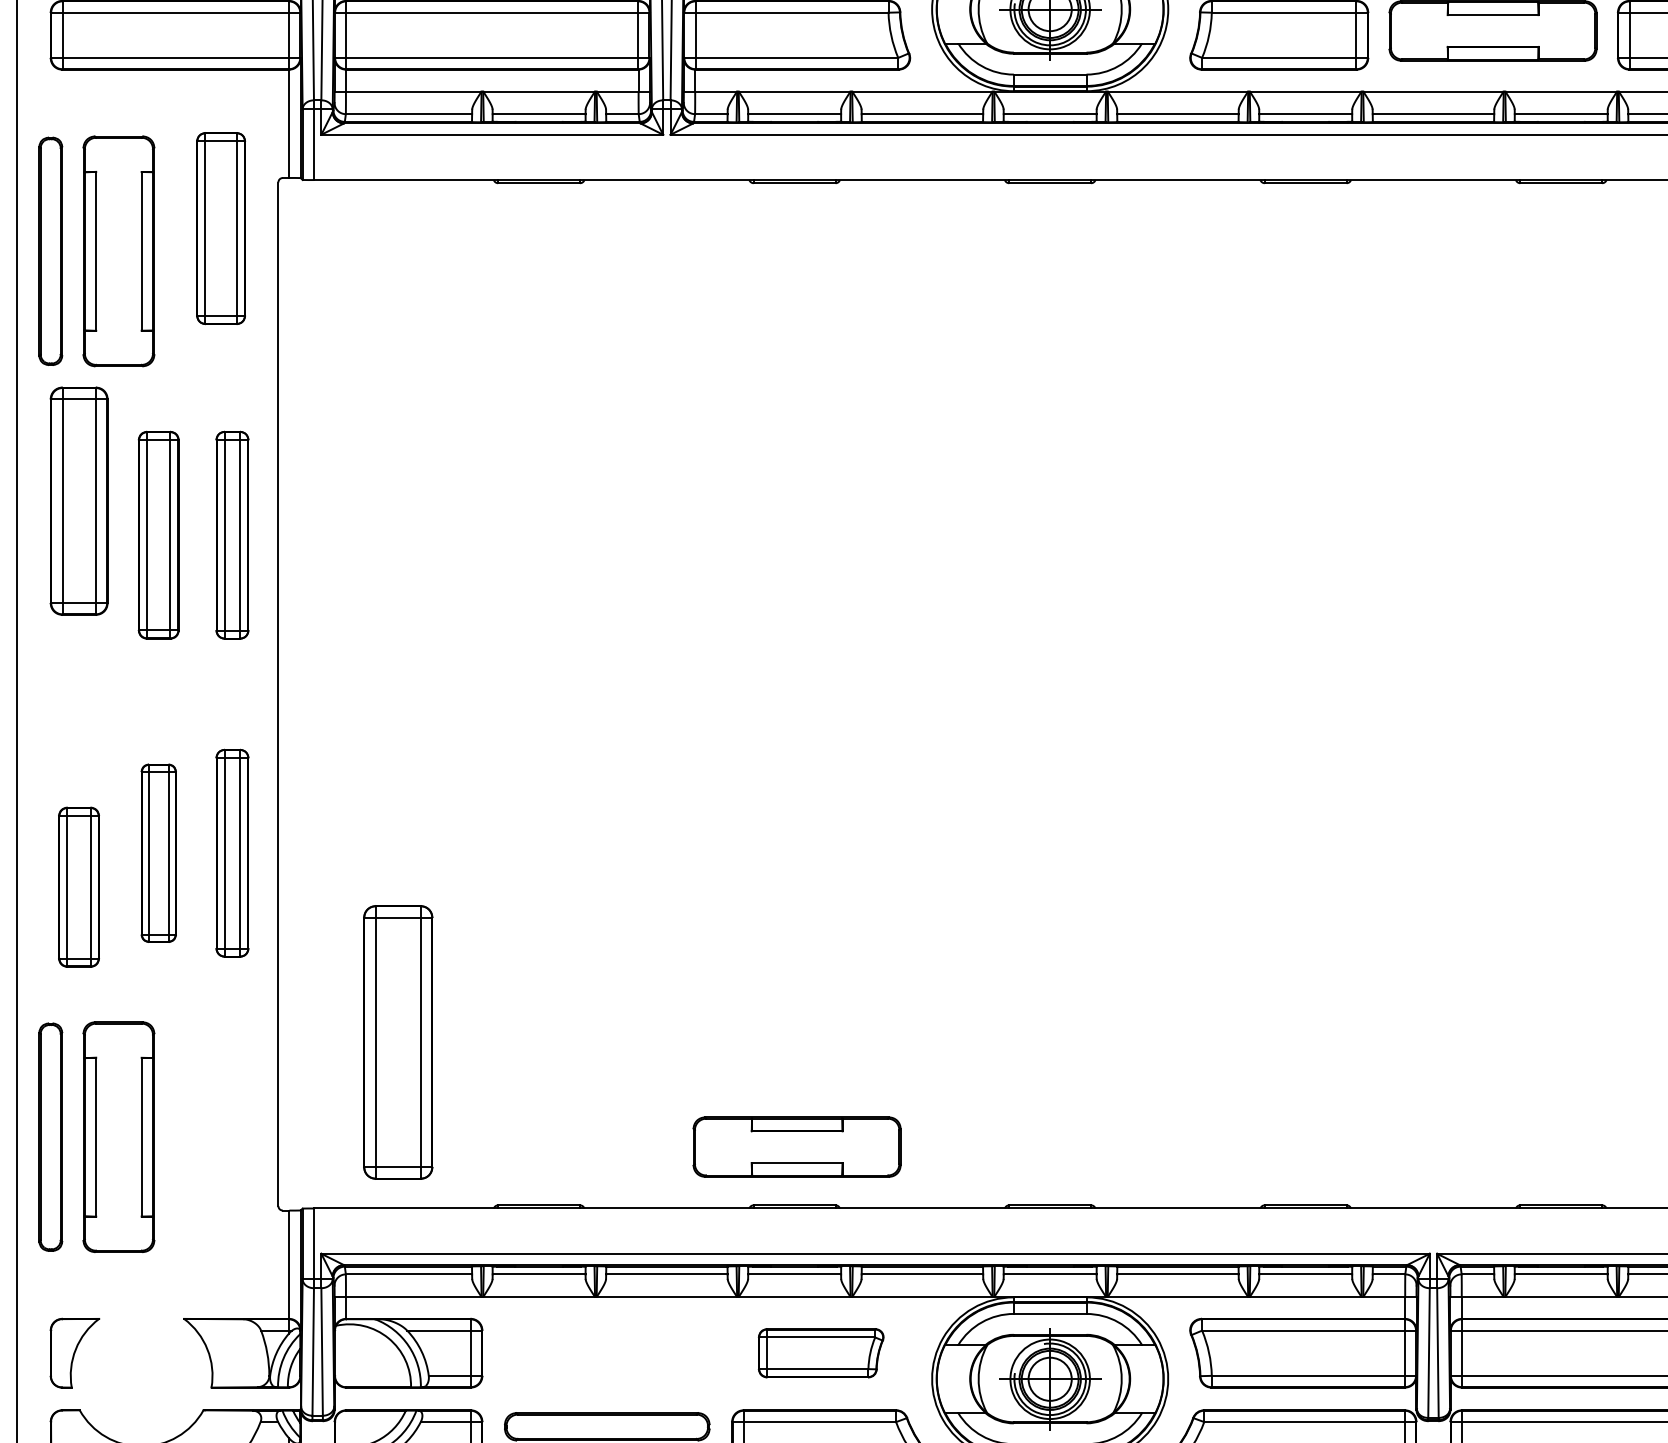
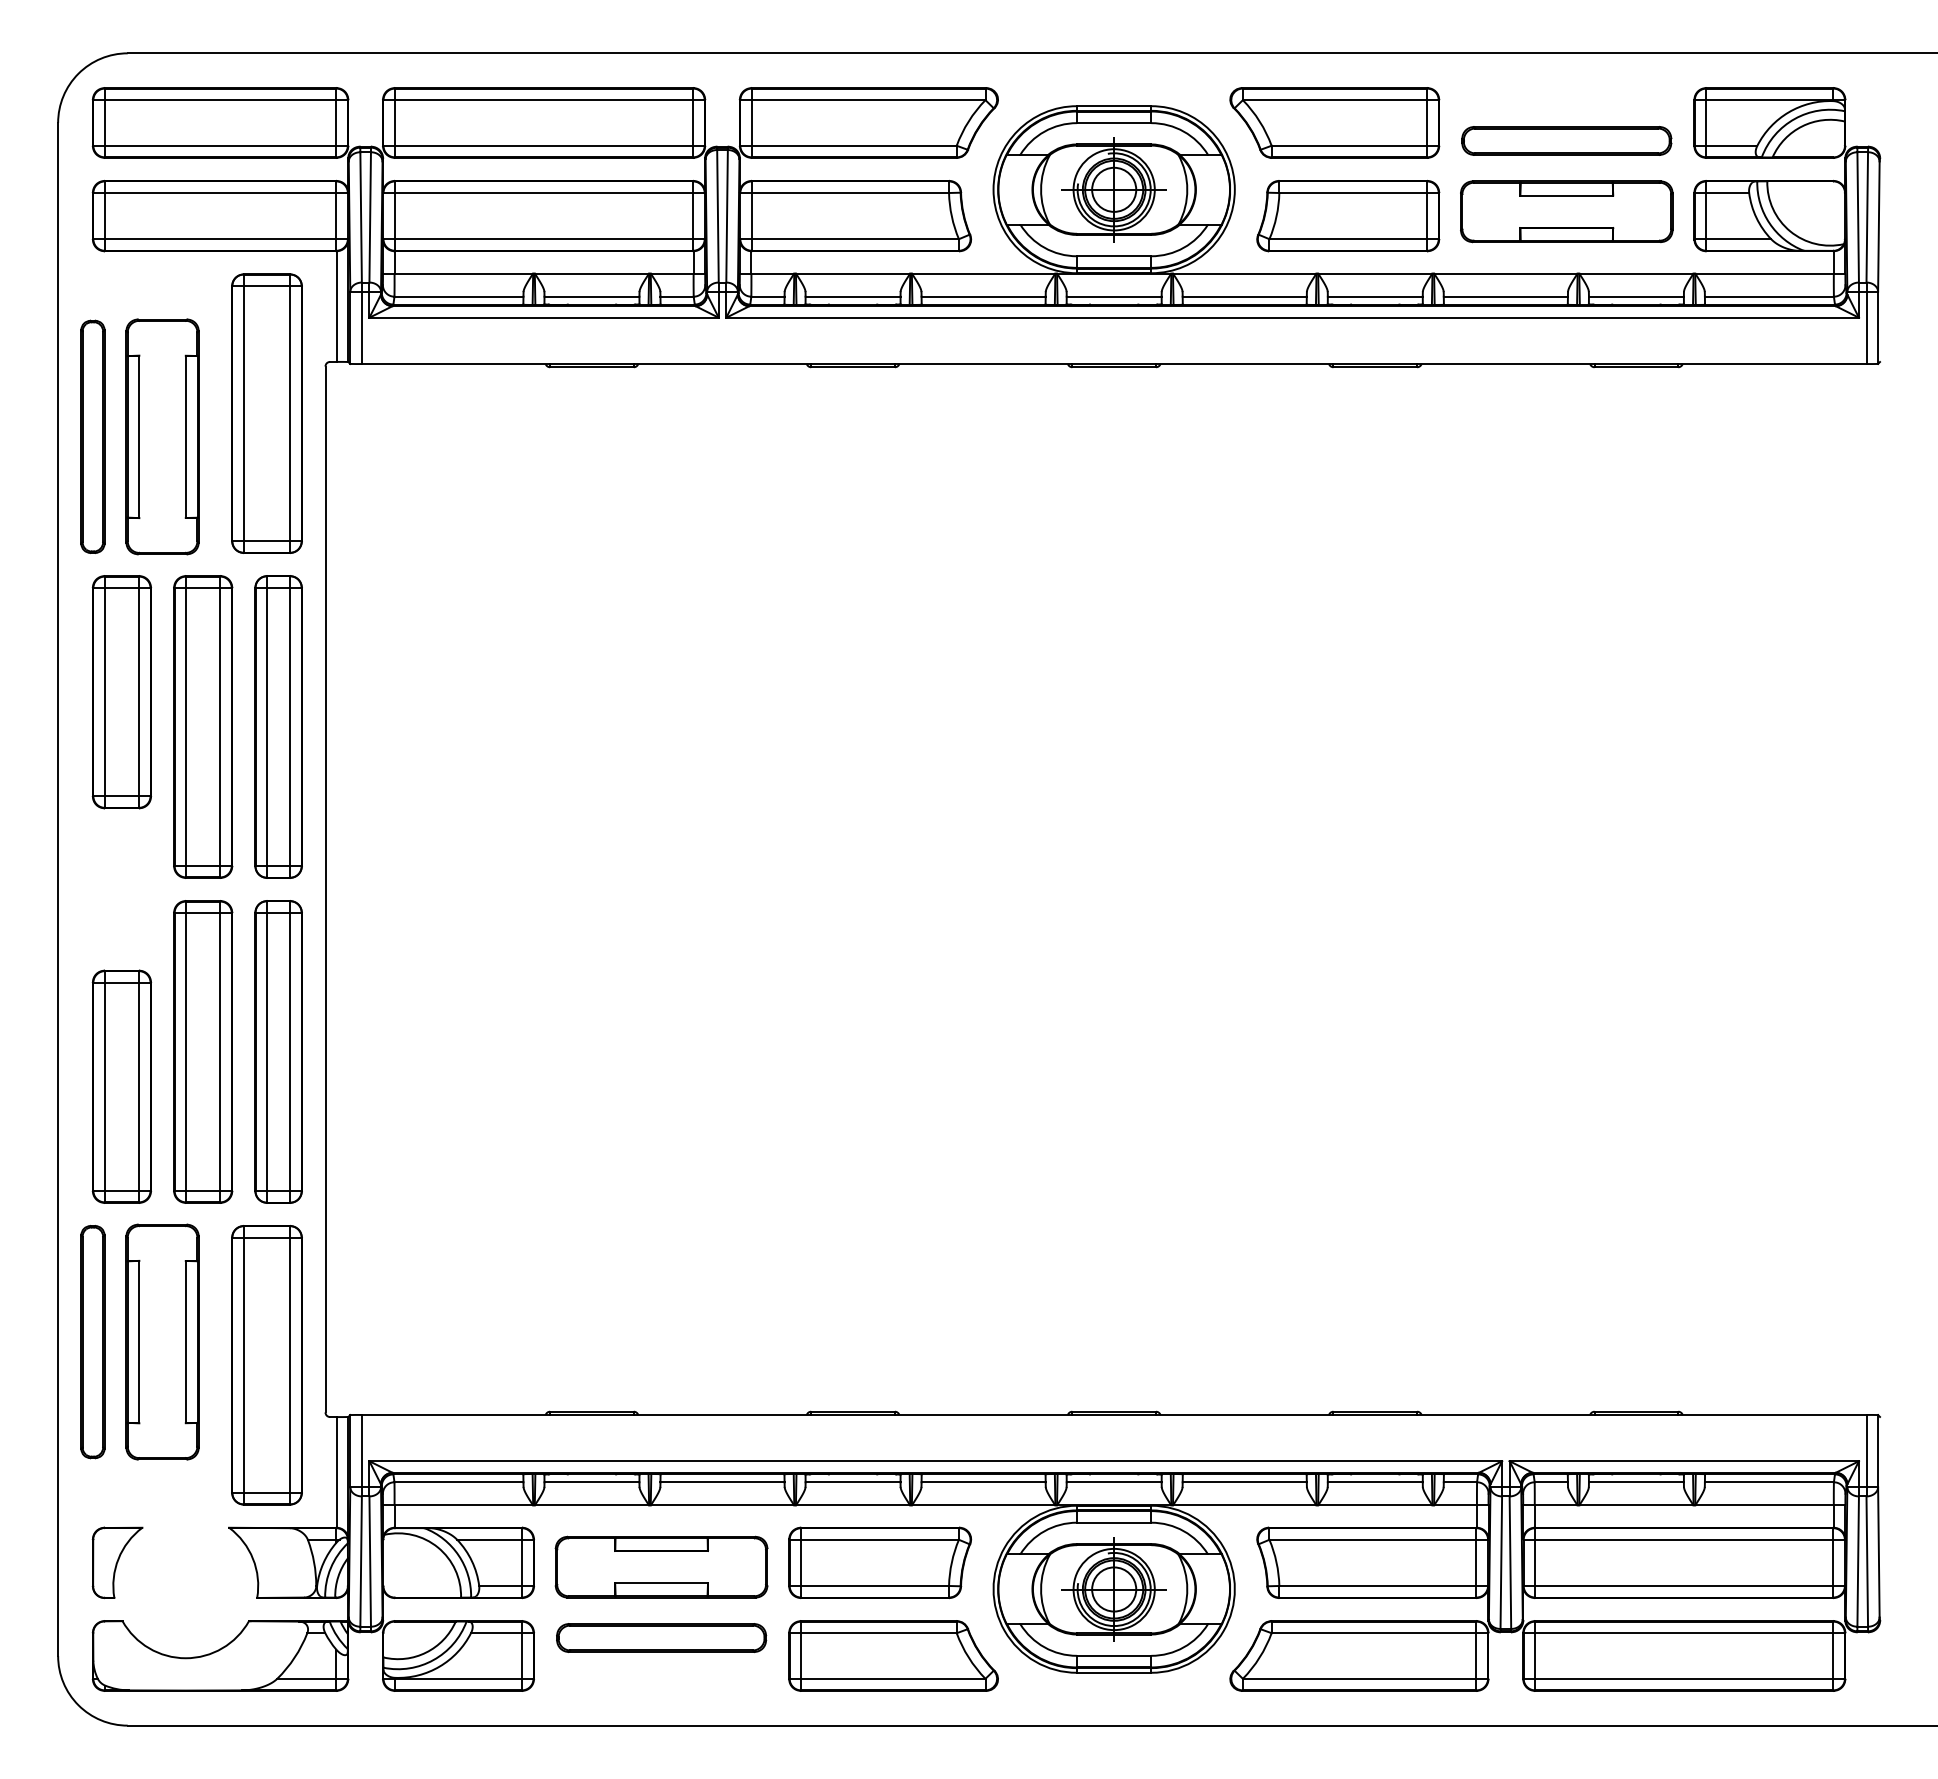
part: (220, 228) -> (266, 413), size x1.43
part: (158, 534) -> (203, 726), size x1.43
part: (232, 534) -> (278, 726), size x1.43
part: (158, 852) -> (203, 1051), size x1.67
part: (232, 852) -> (278, 1051), size x1.43
part: (78, 887) -> (121, 1086), size x1.43
part: (397, 1042) -> (266, 1365), moved
part: (797, 1146) -> (661, 1566), moved
part: (821, 1352) -> (880, 1562), size x1.43

